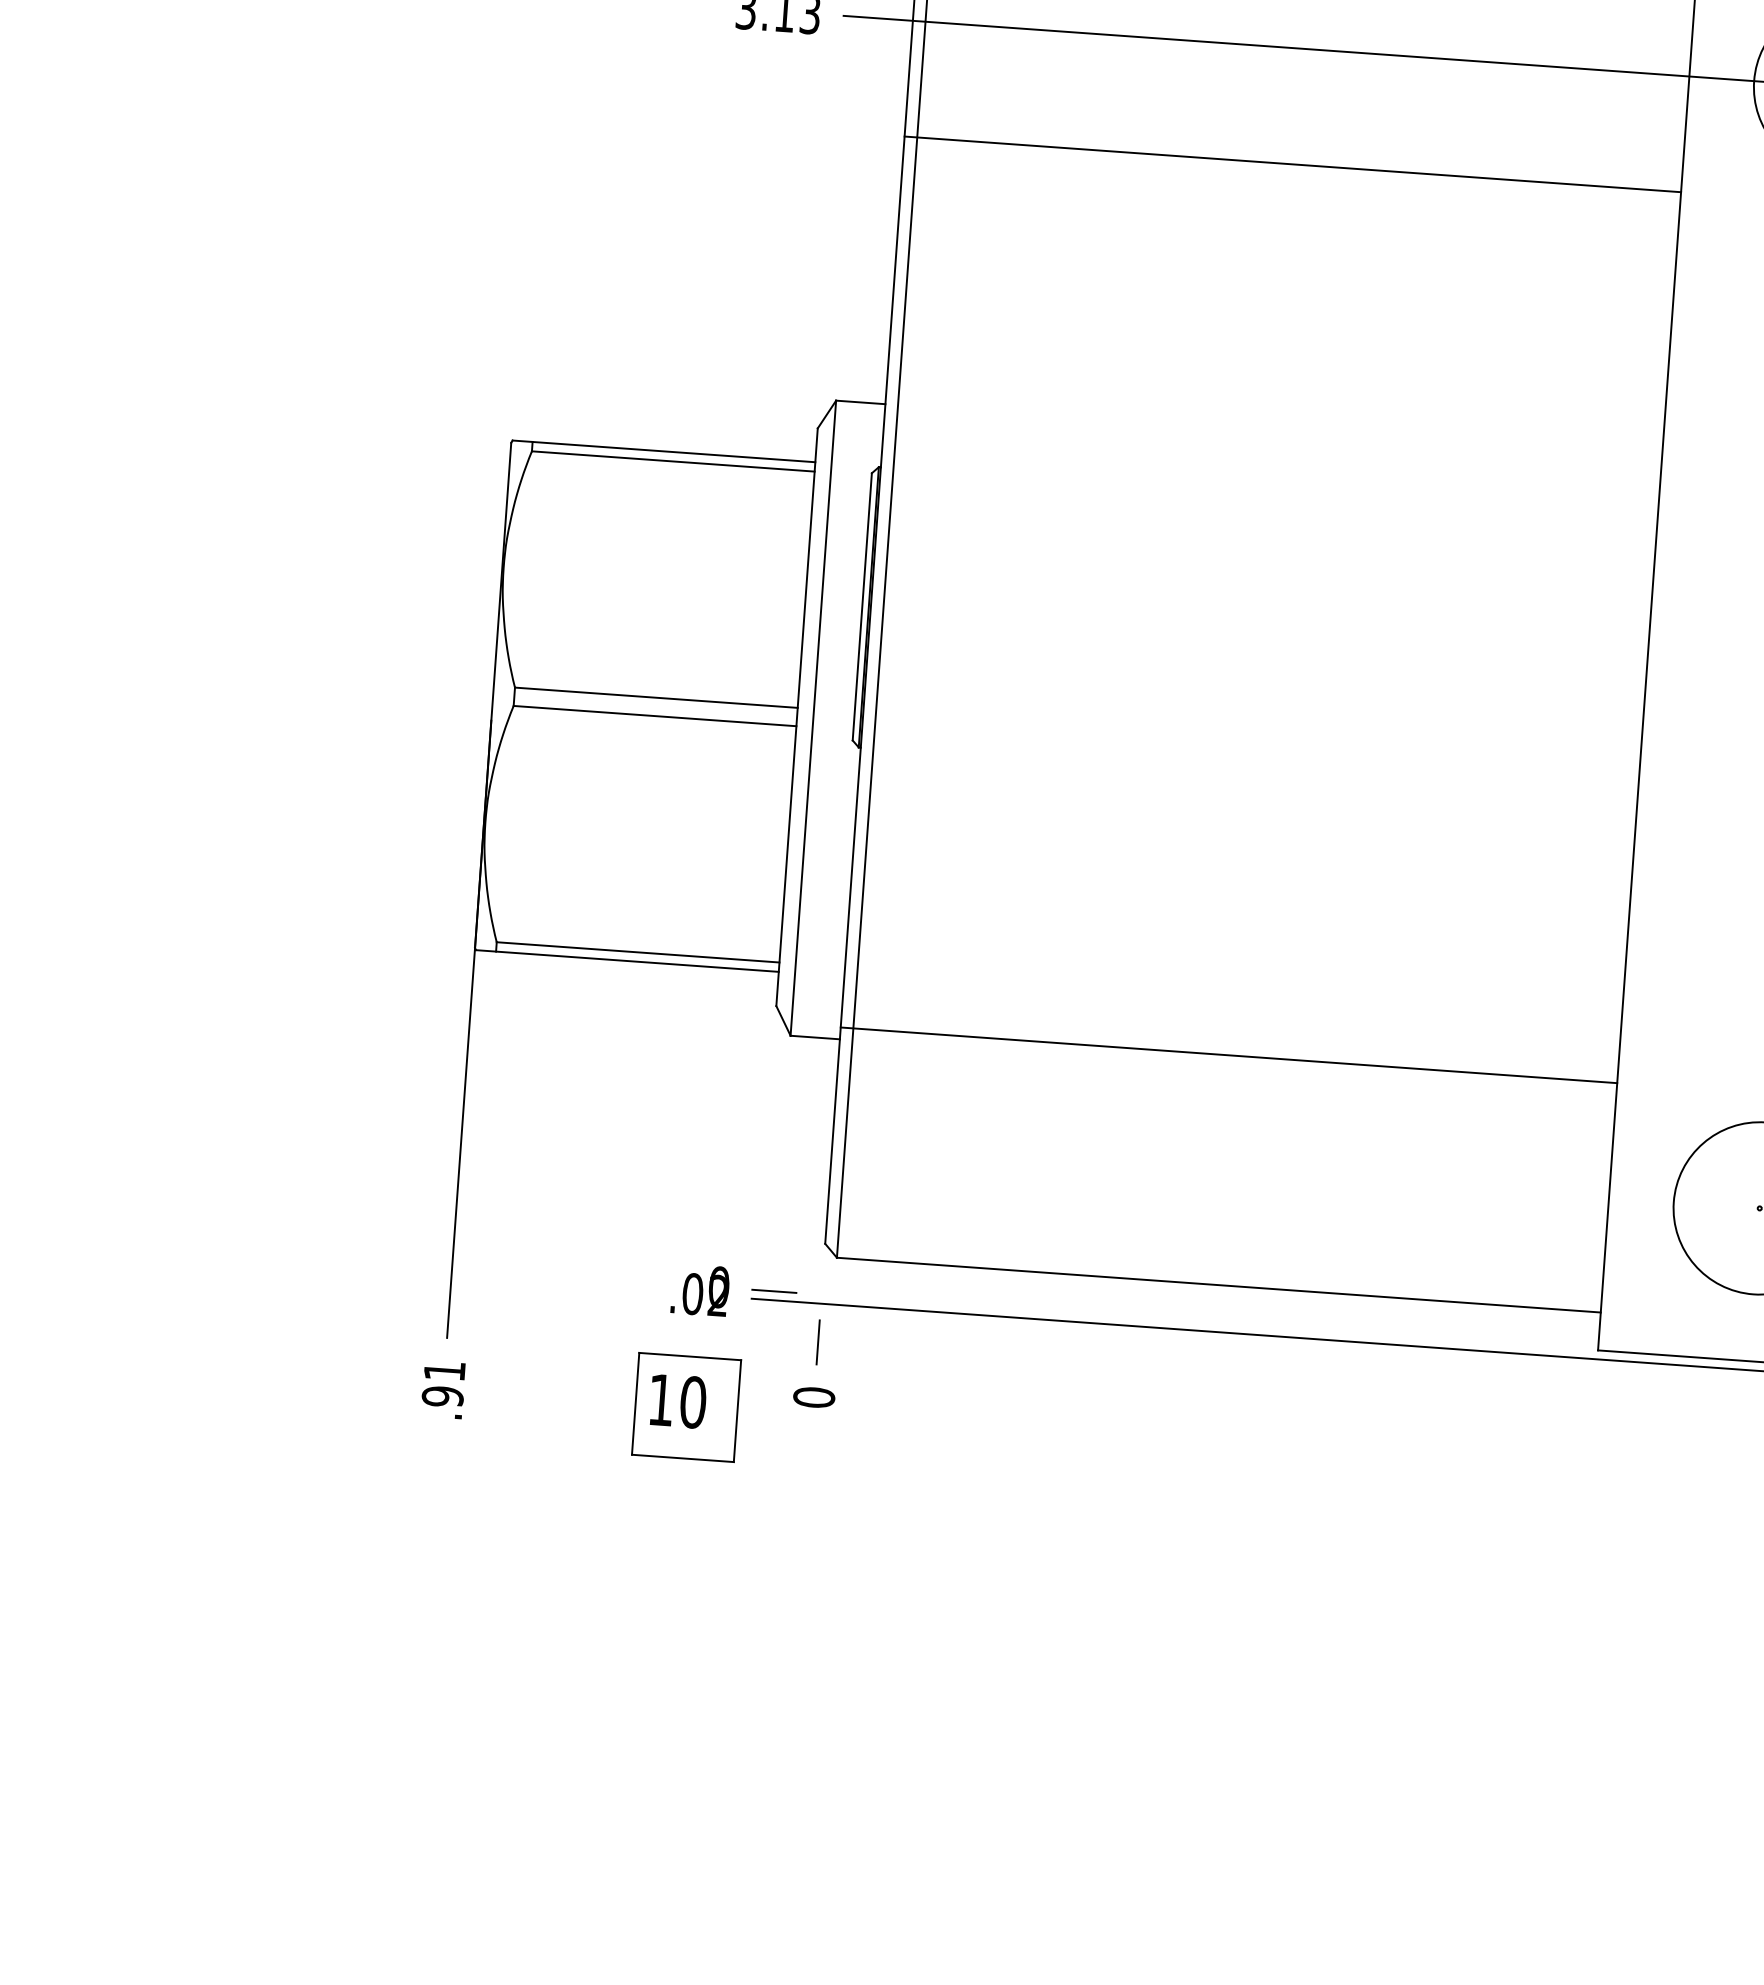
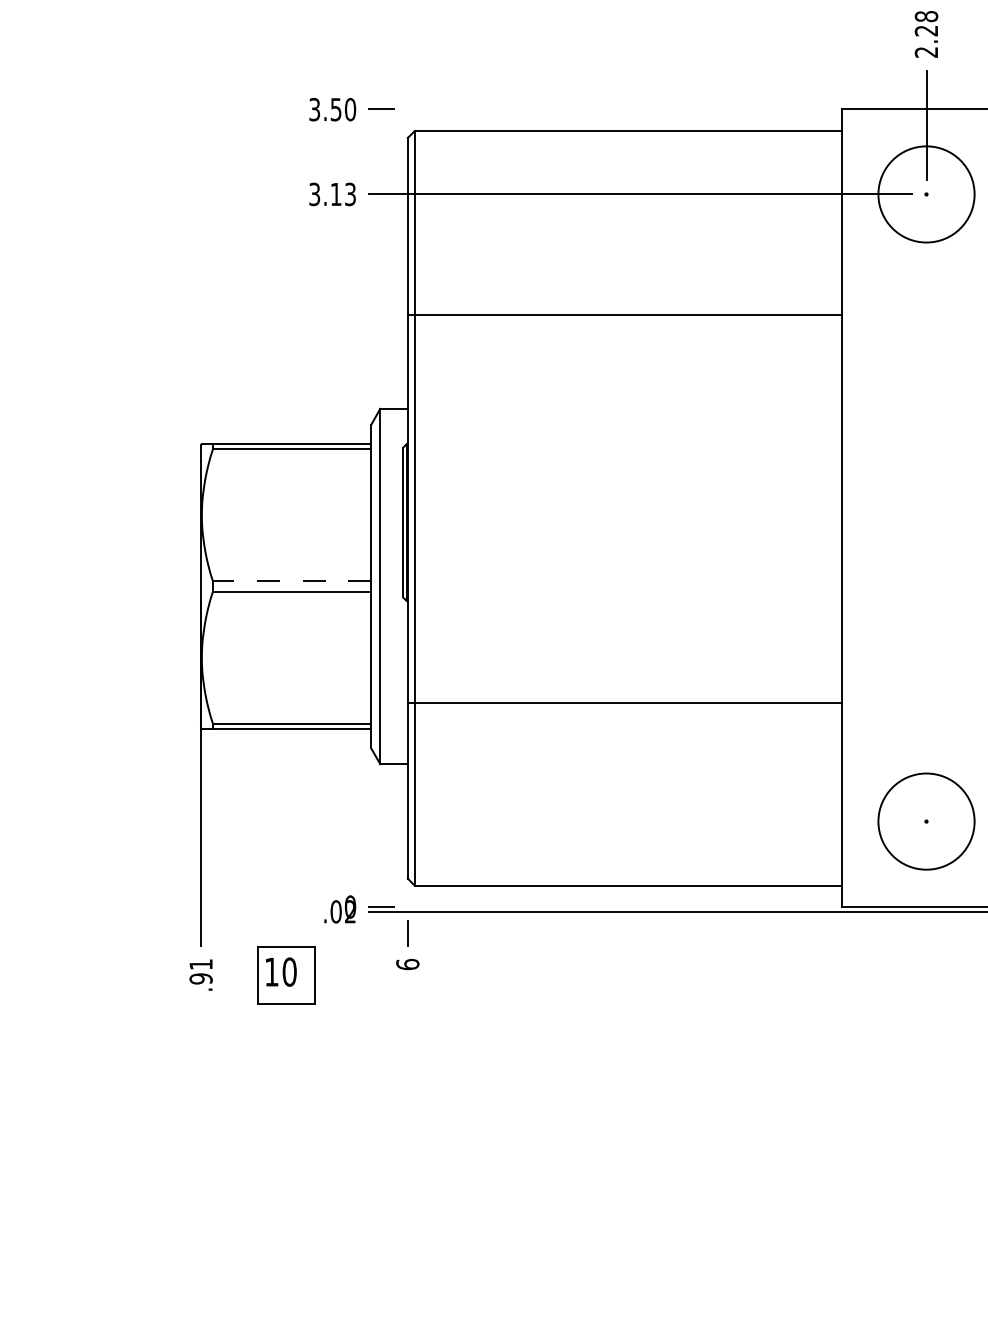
line: (1291, 164) -> (624, 315), moved
line: (655, 697) -> (291, 581), solid -> dashed
line: (1228, 1055) -> (624, 702), moved
text: (813, 1397) -> (407, 964), 0 -> 6
part: (687, 1408) -> (286, 975), moved

